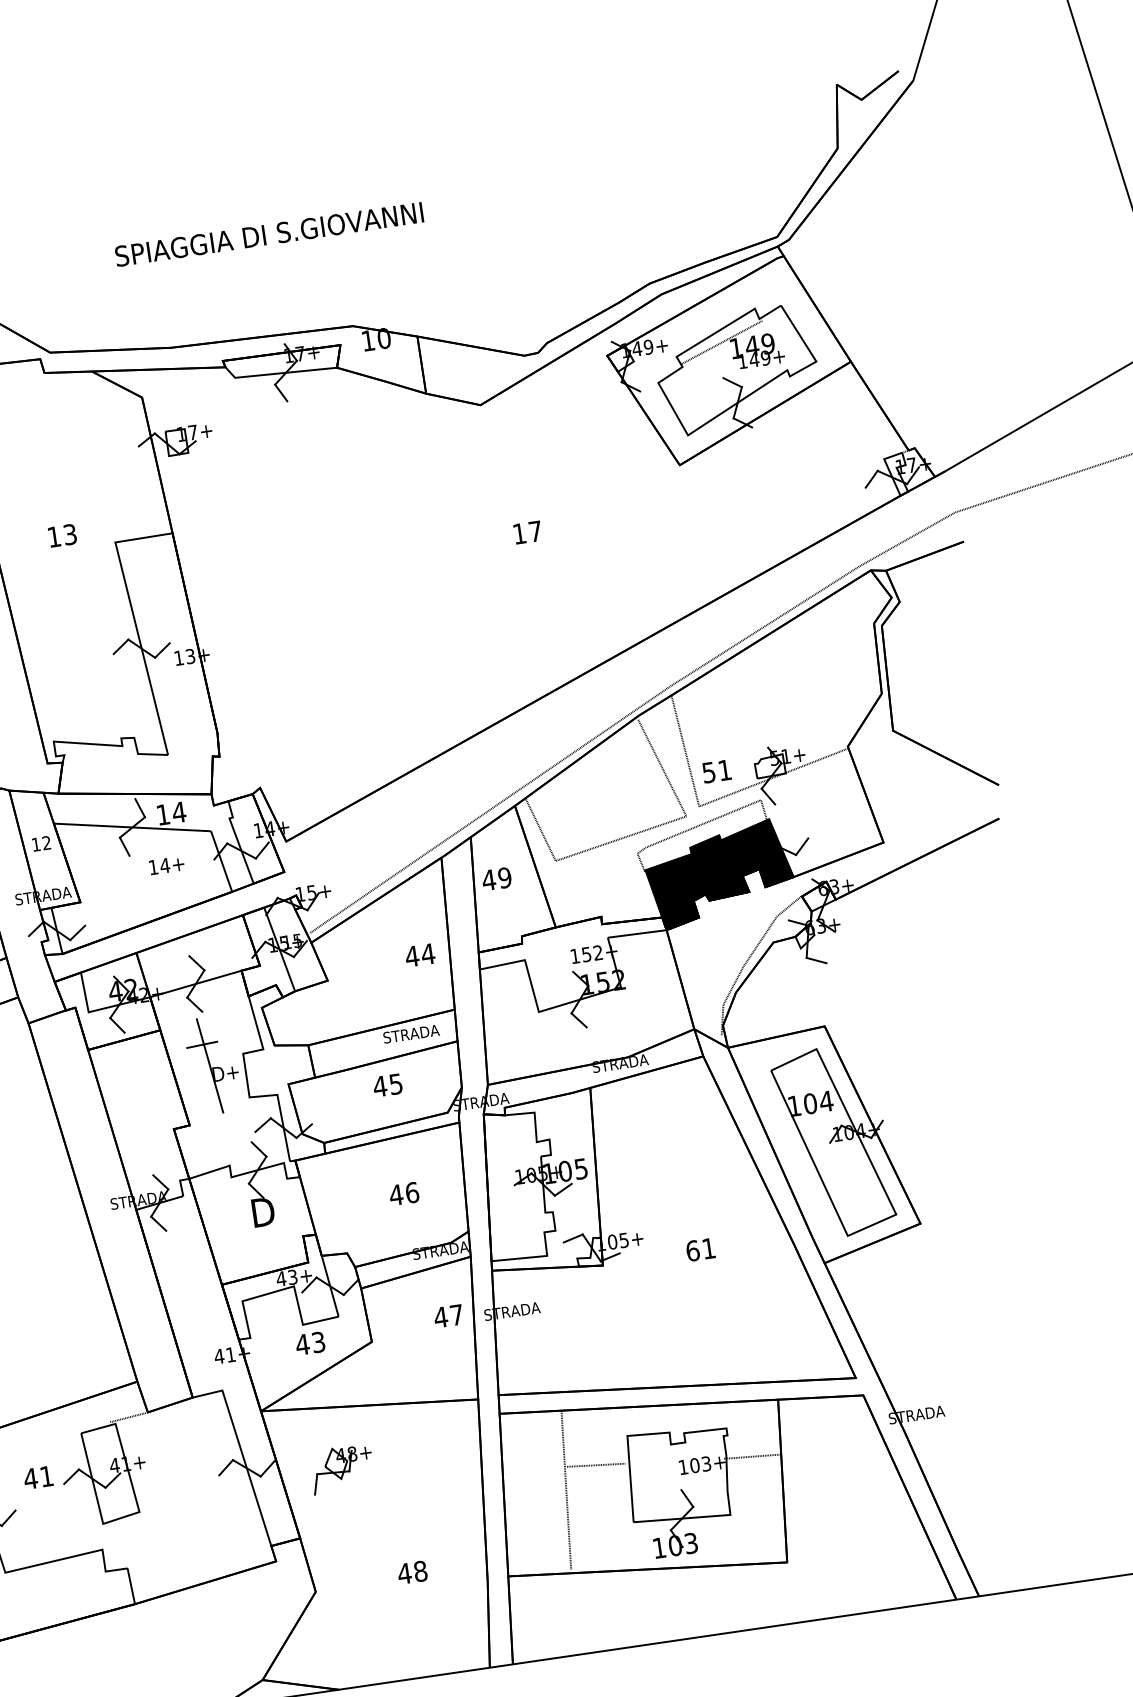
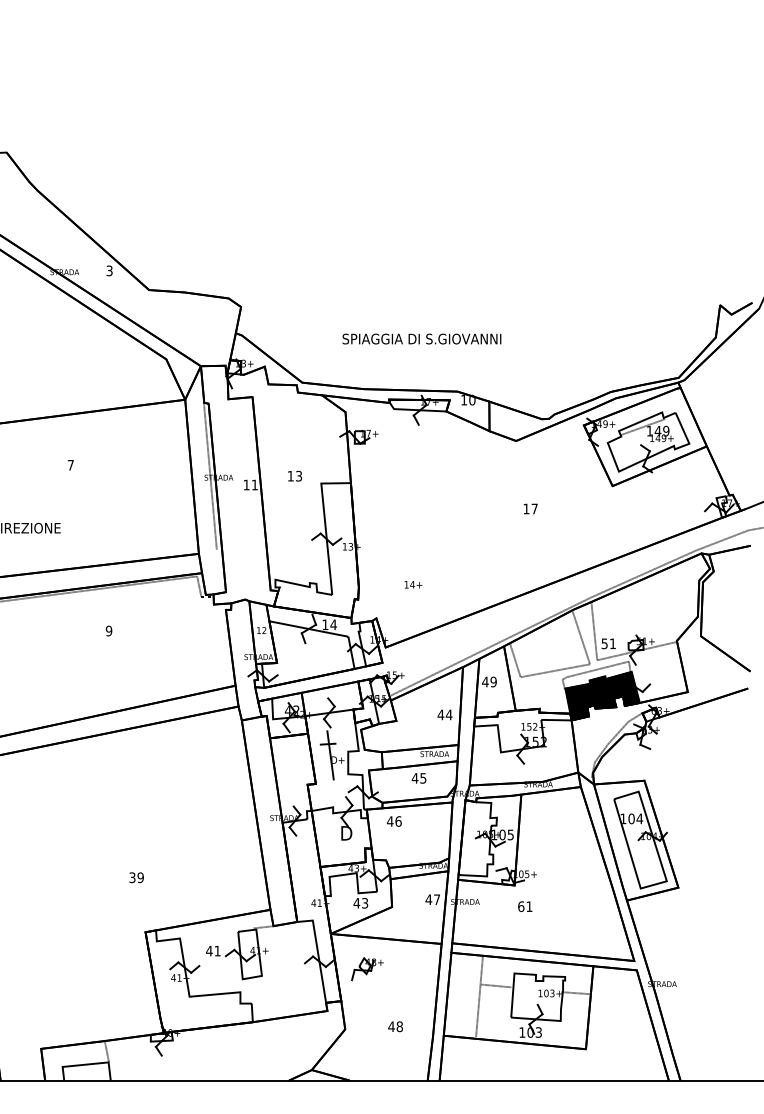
text: (166, 864) -> (413, 584), moved
text: (402, 1194) -> (393, 821), moved
text: (701, 1249) -> (525, 906), moved

